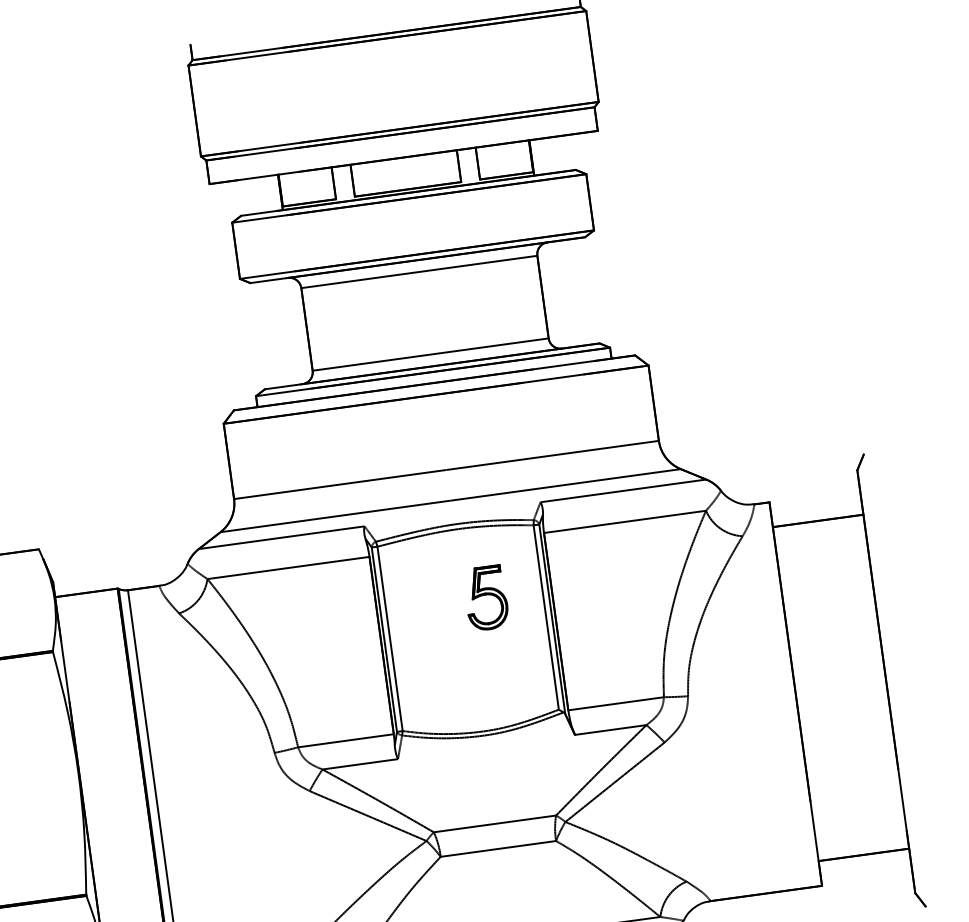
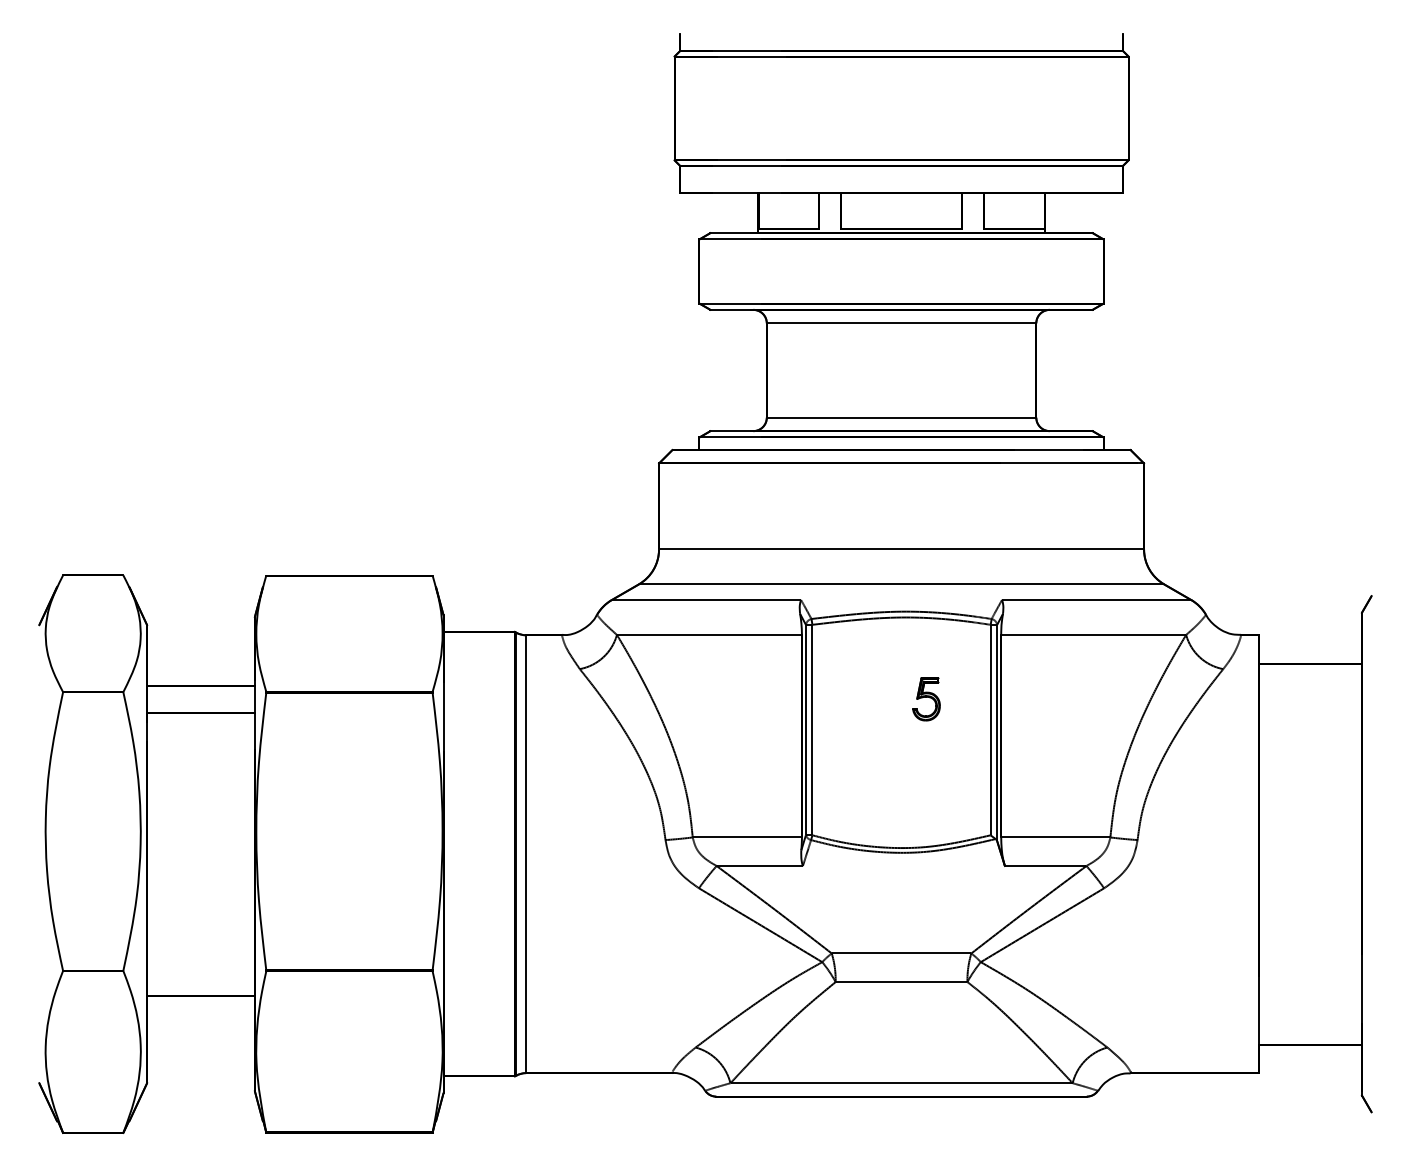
part: (486, 598) -> (926, 699), size x0.6

